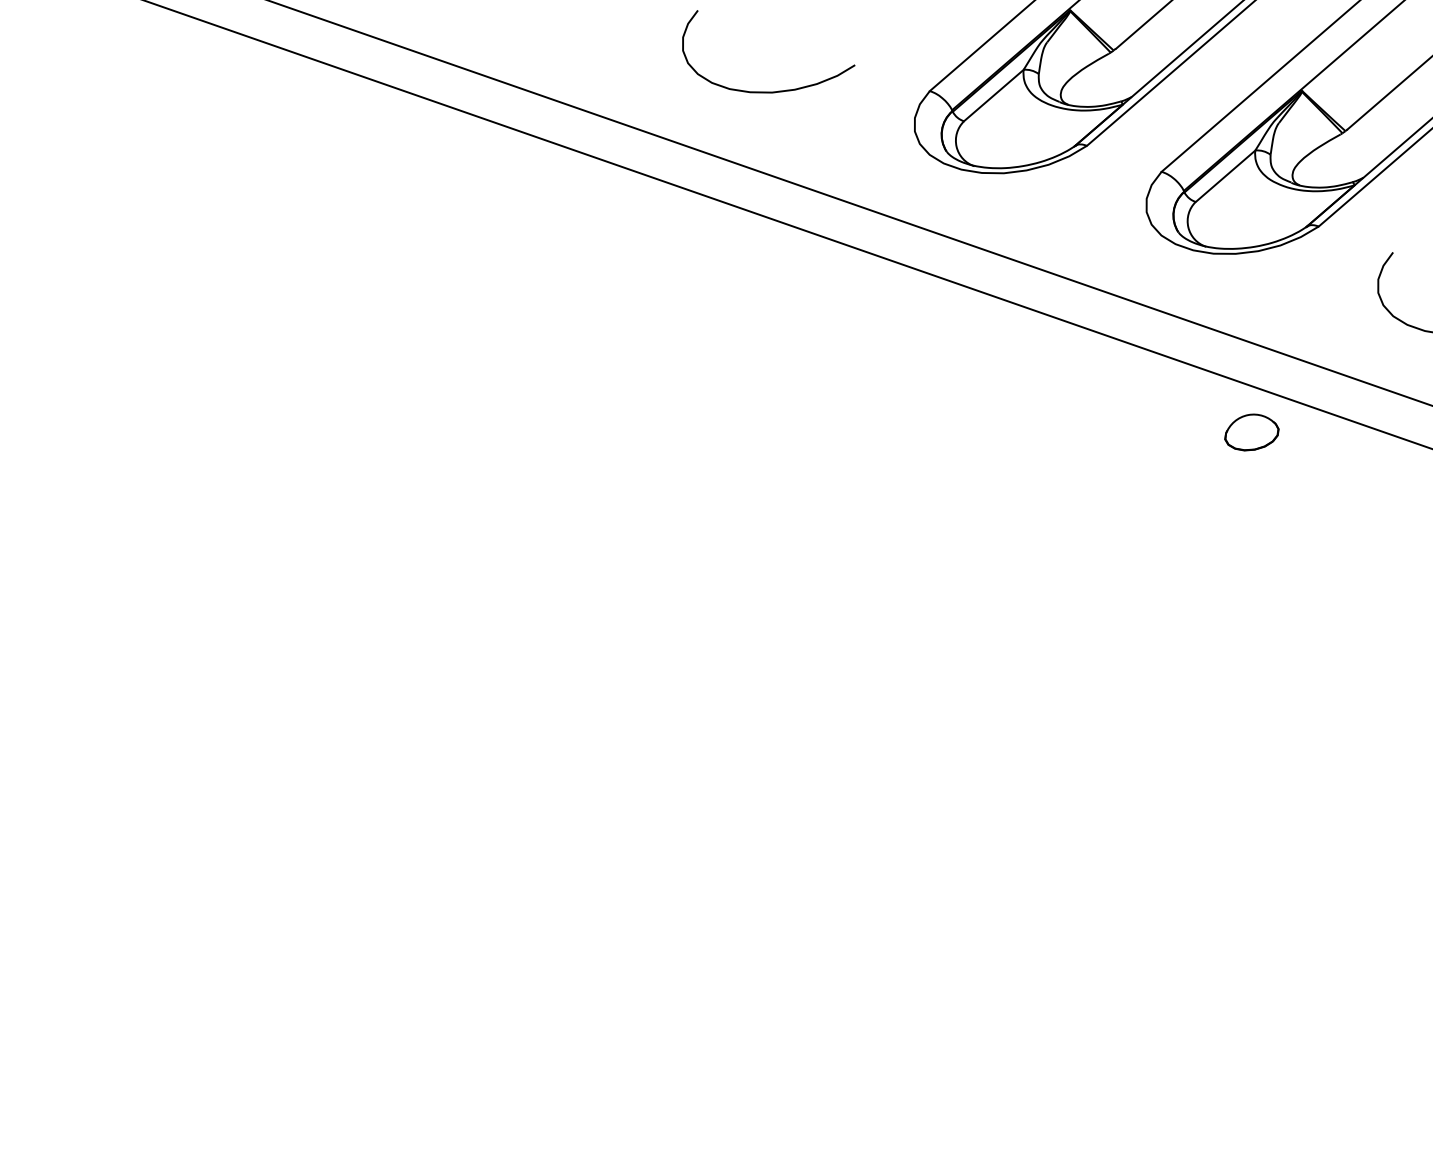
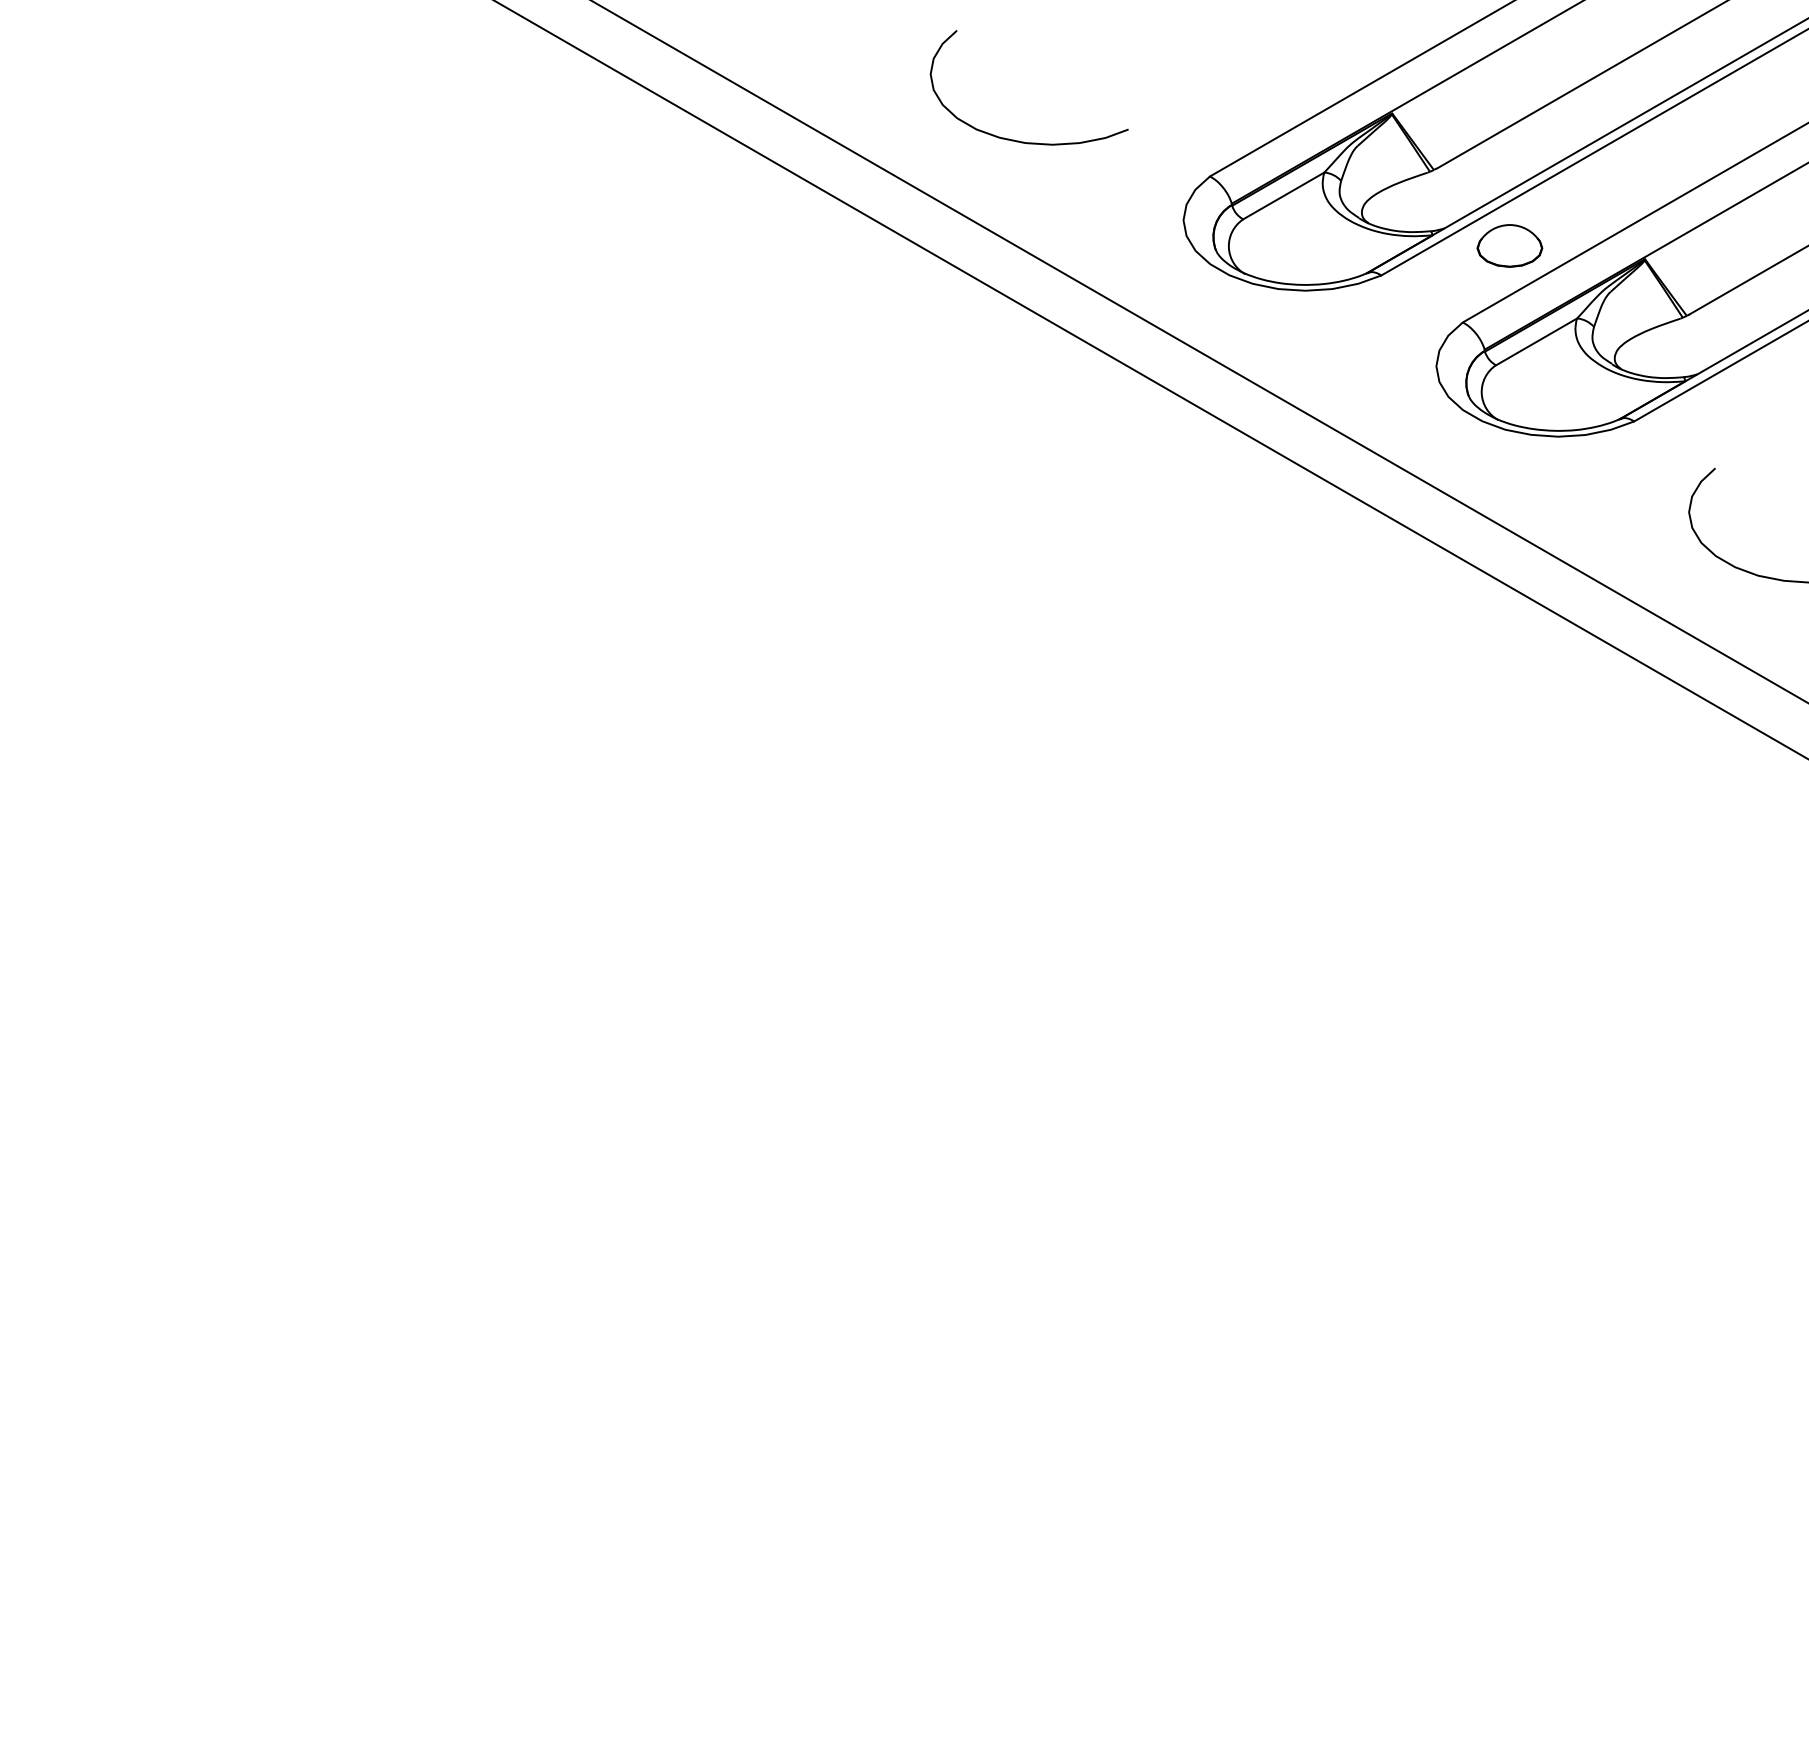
part: (1251, 432) -> (1509, 245), moved

